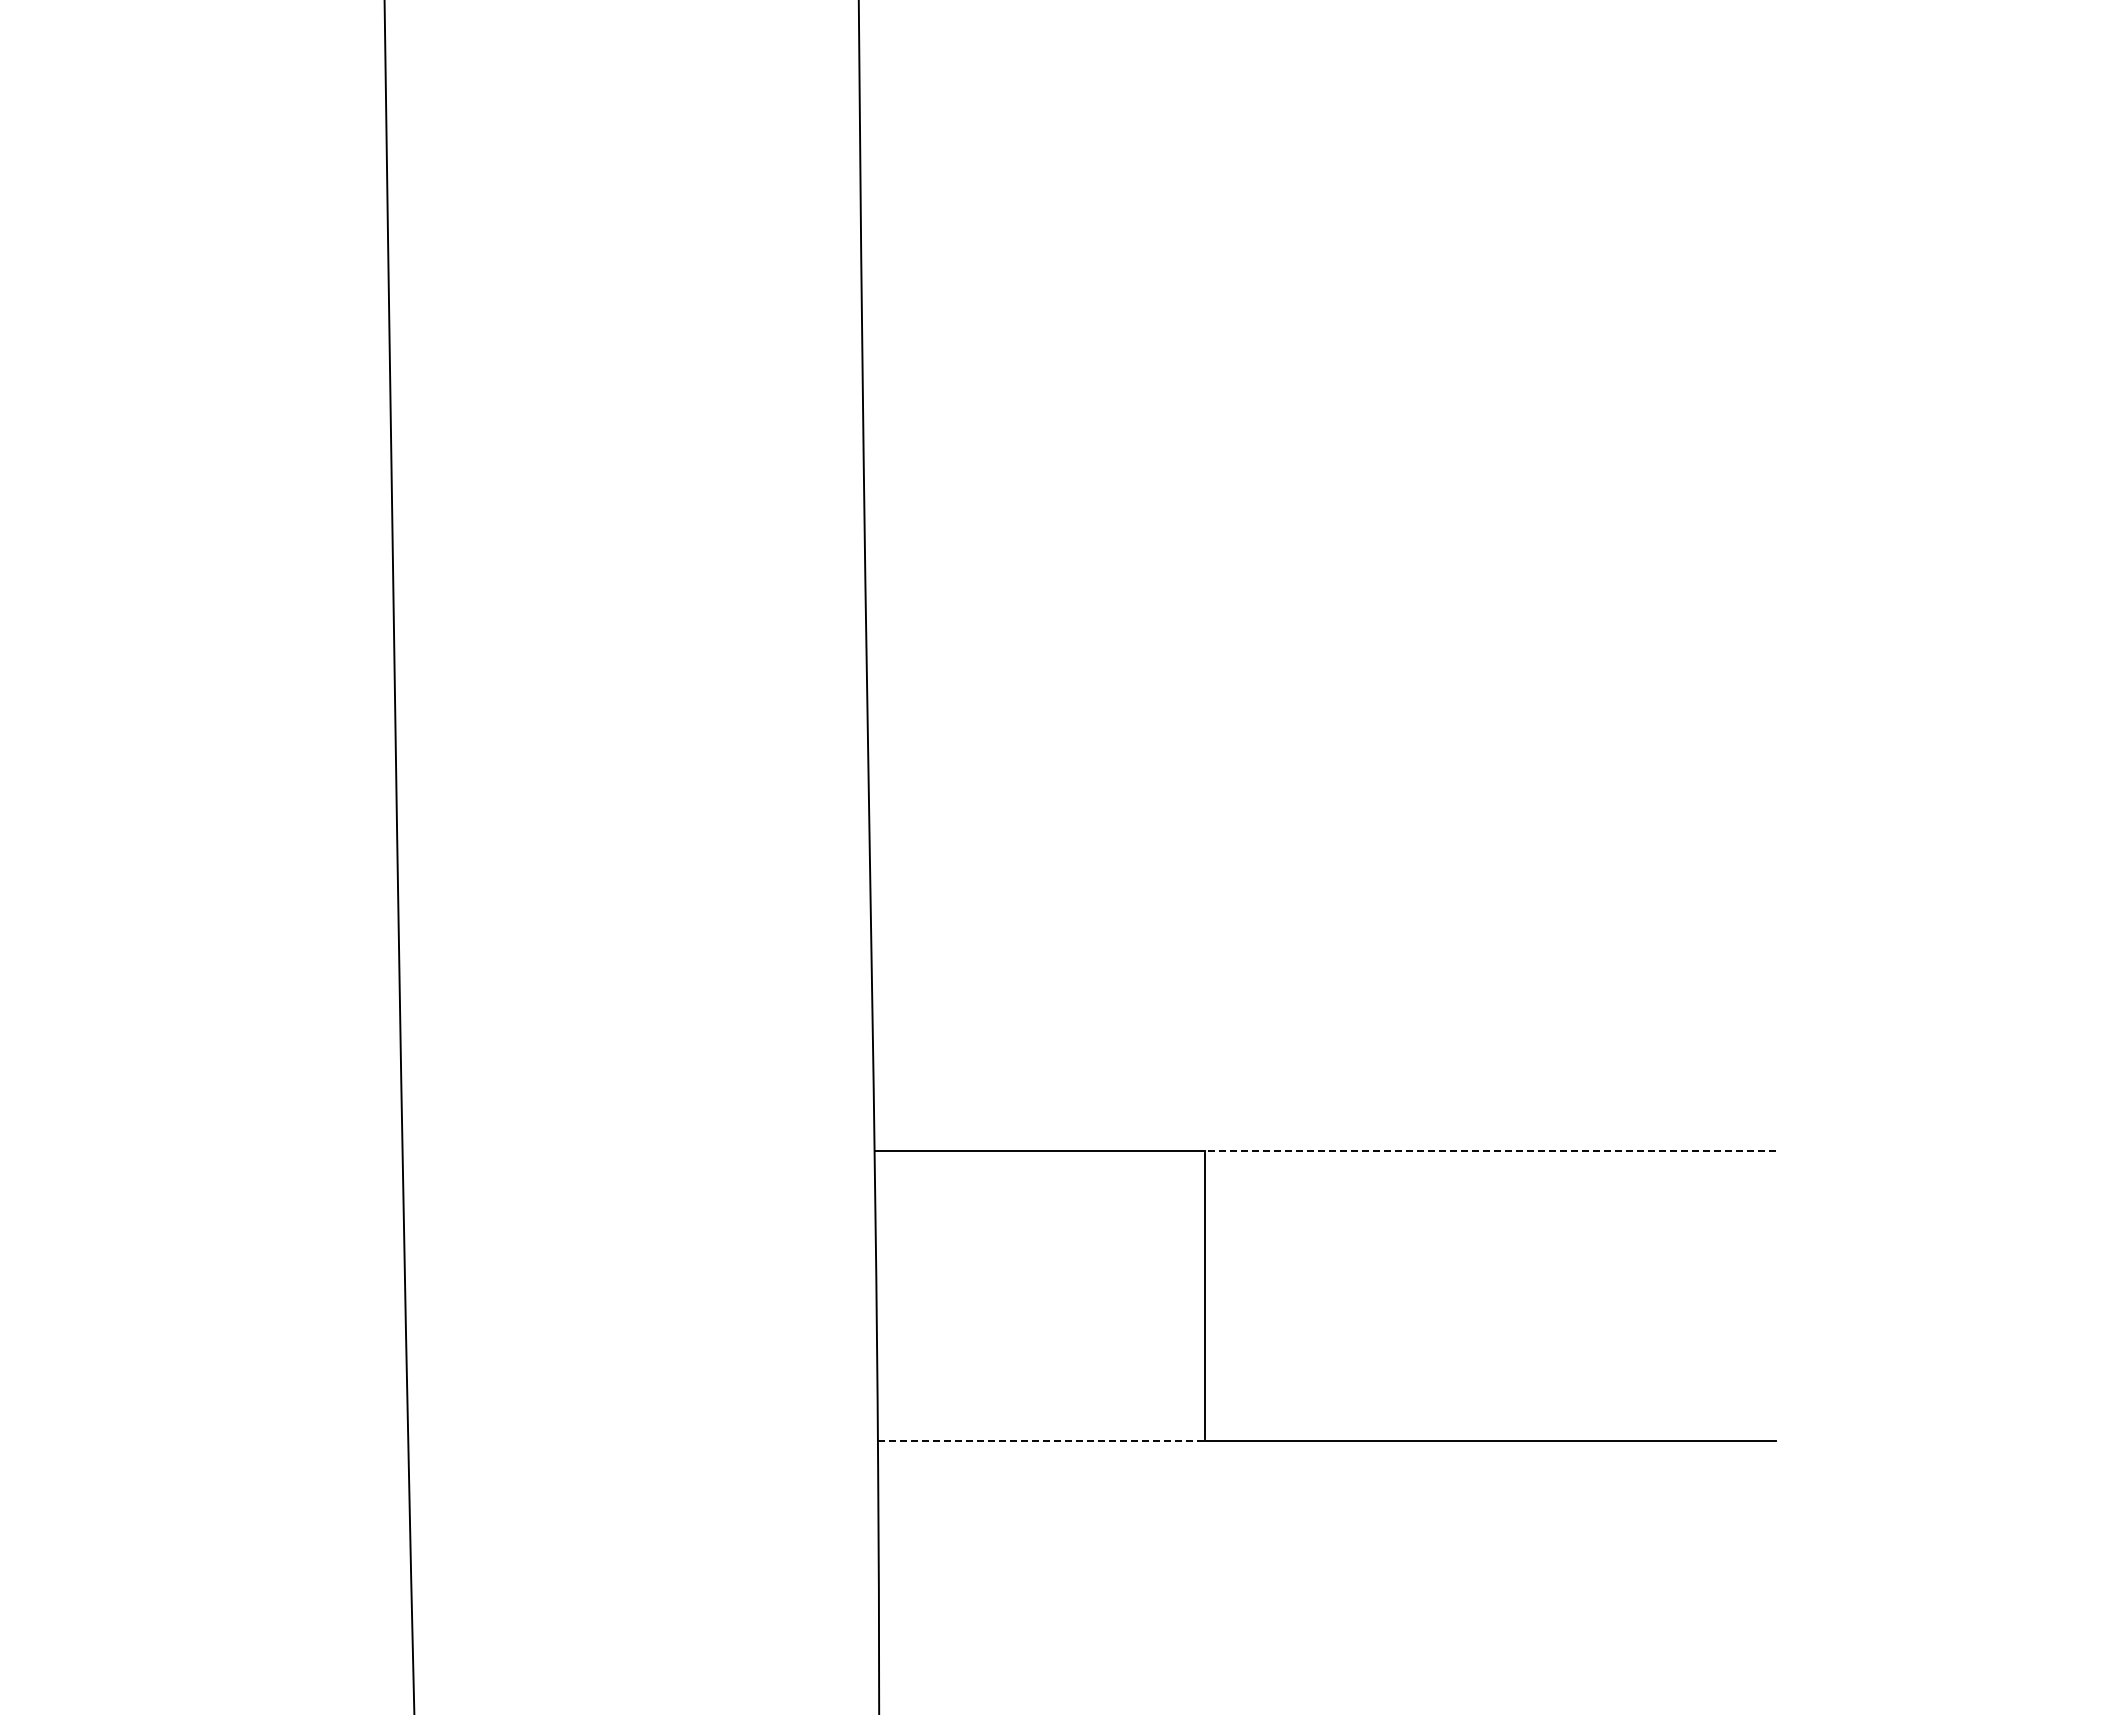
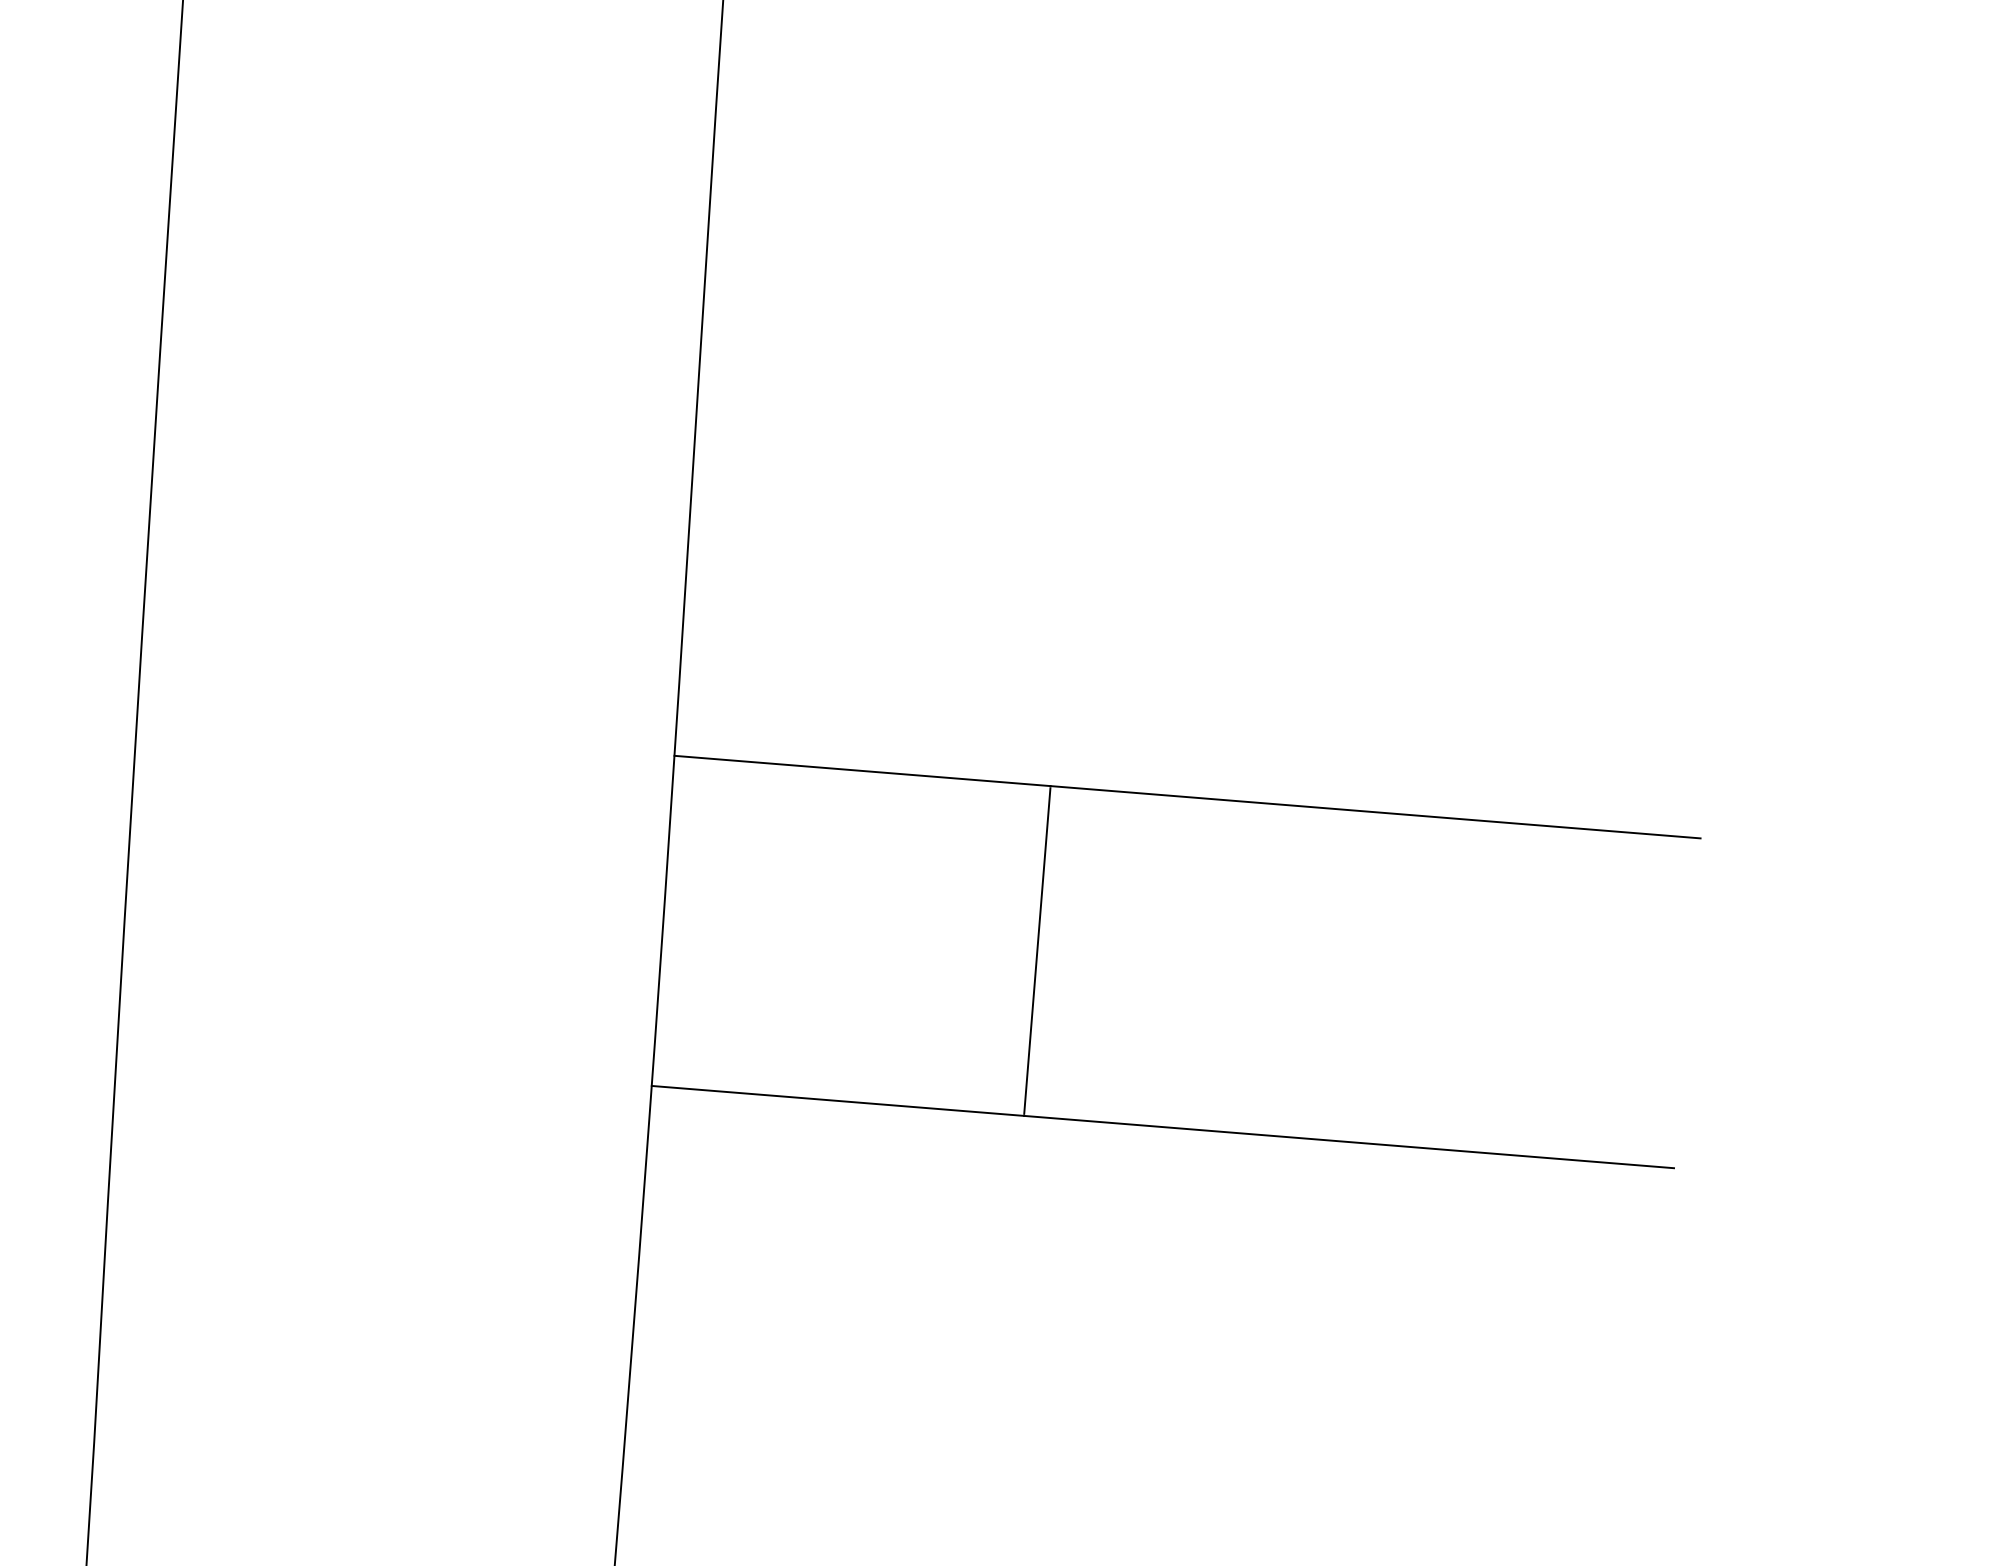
line: (1490, 1150) -> (1375, 811), dashed -> solid
line: (1041, 1440) -> (837, 1100), dashed -> solid

